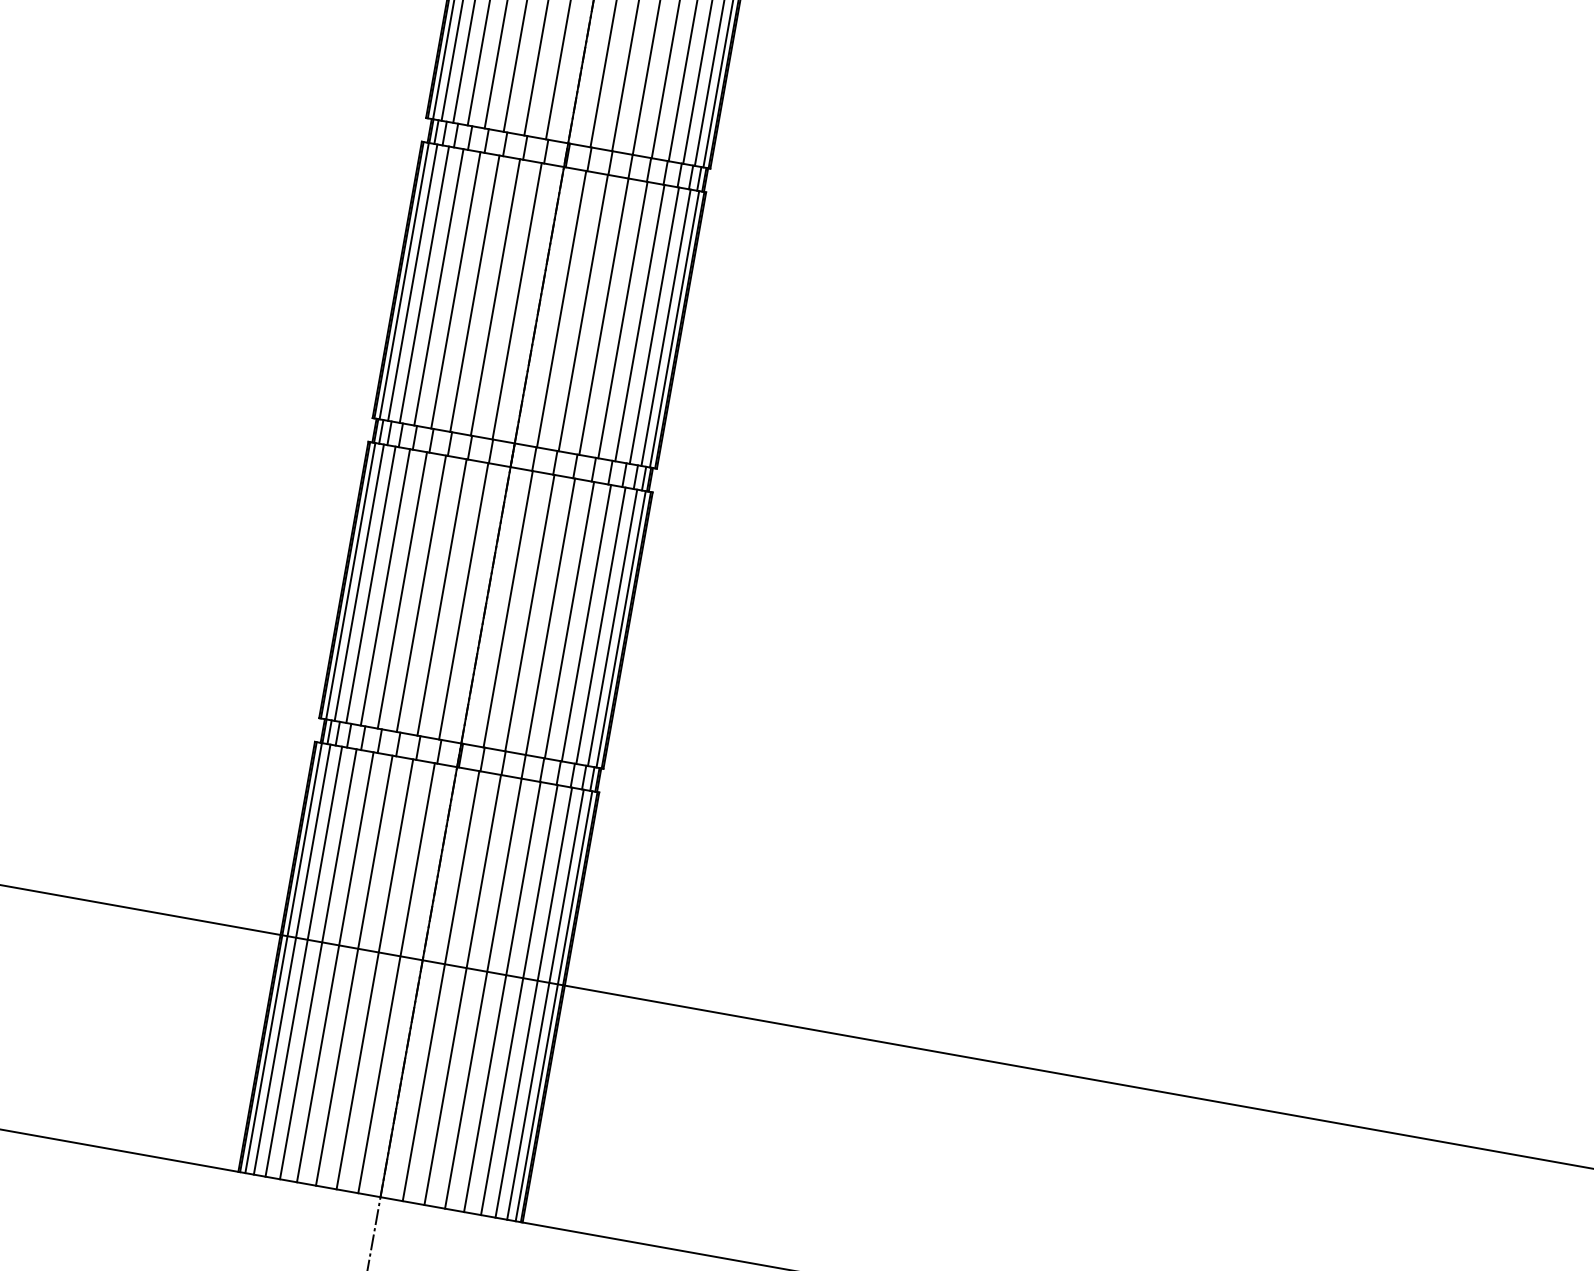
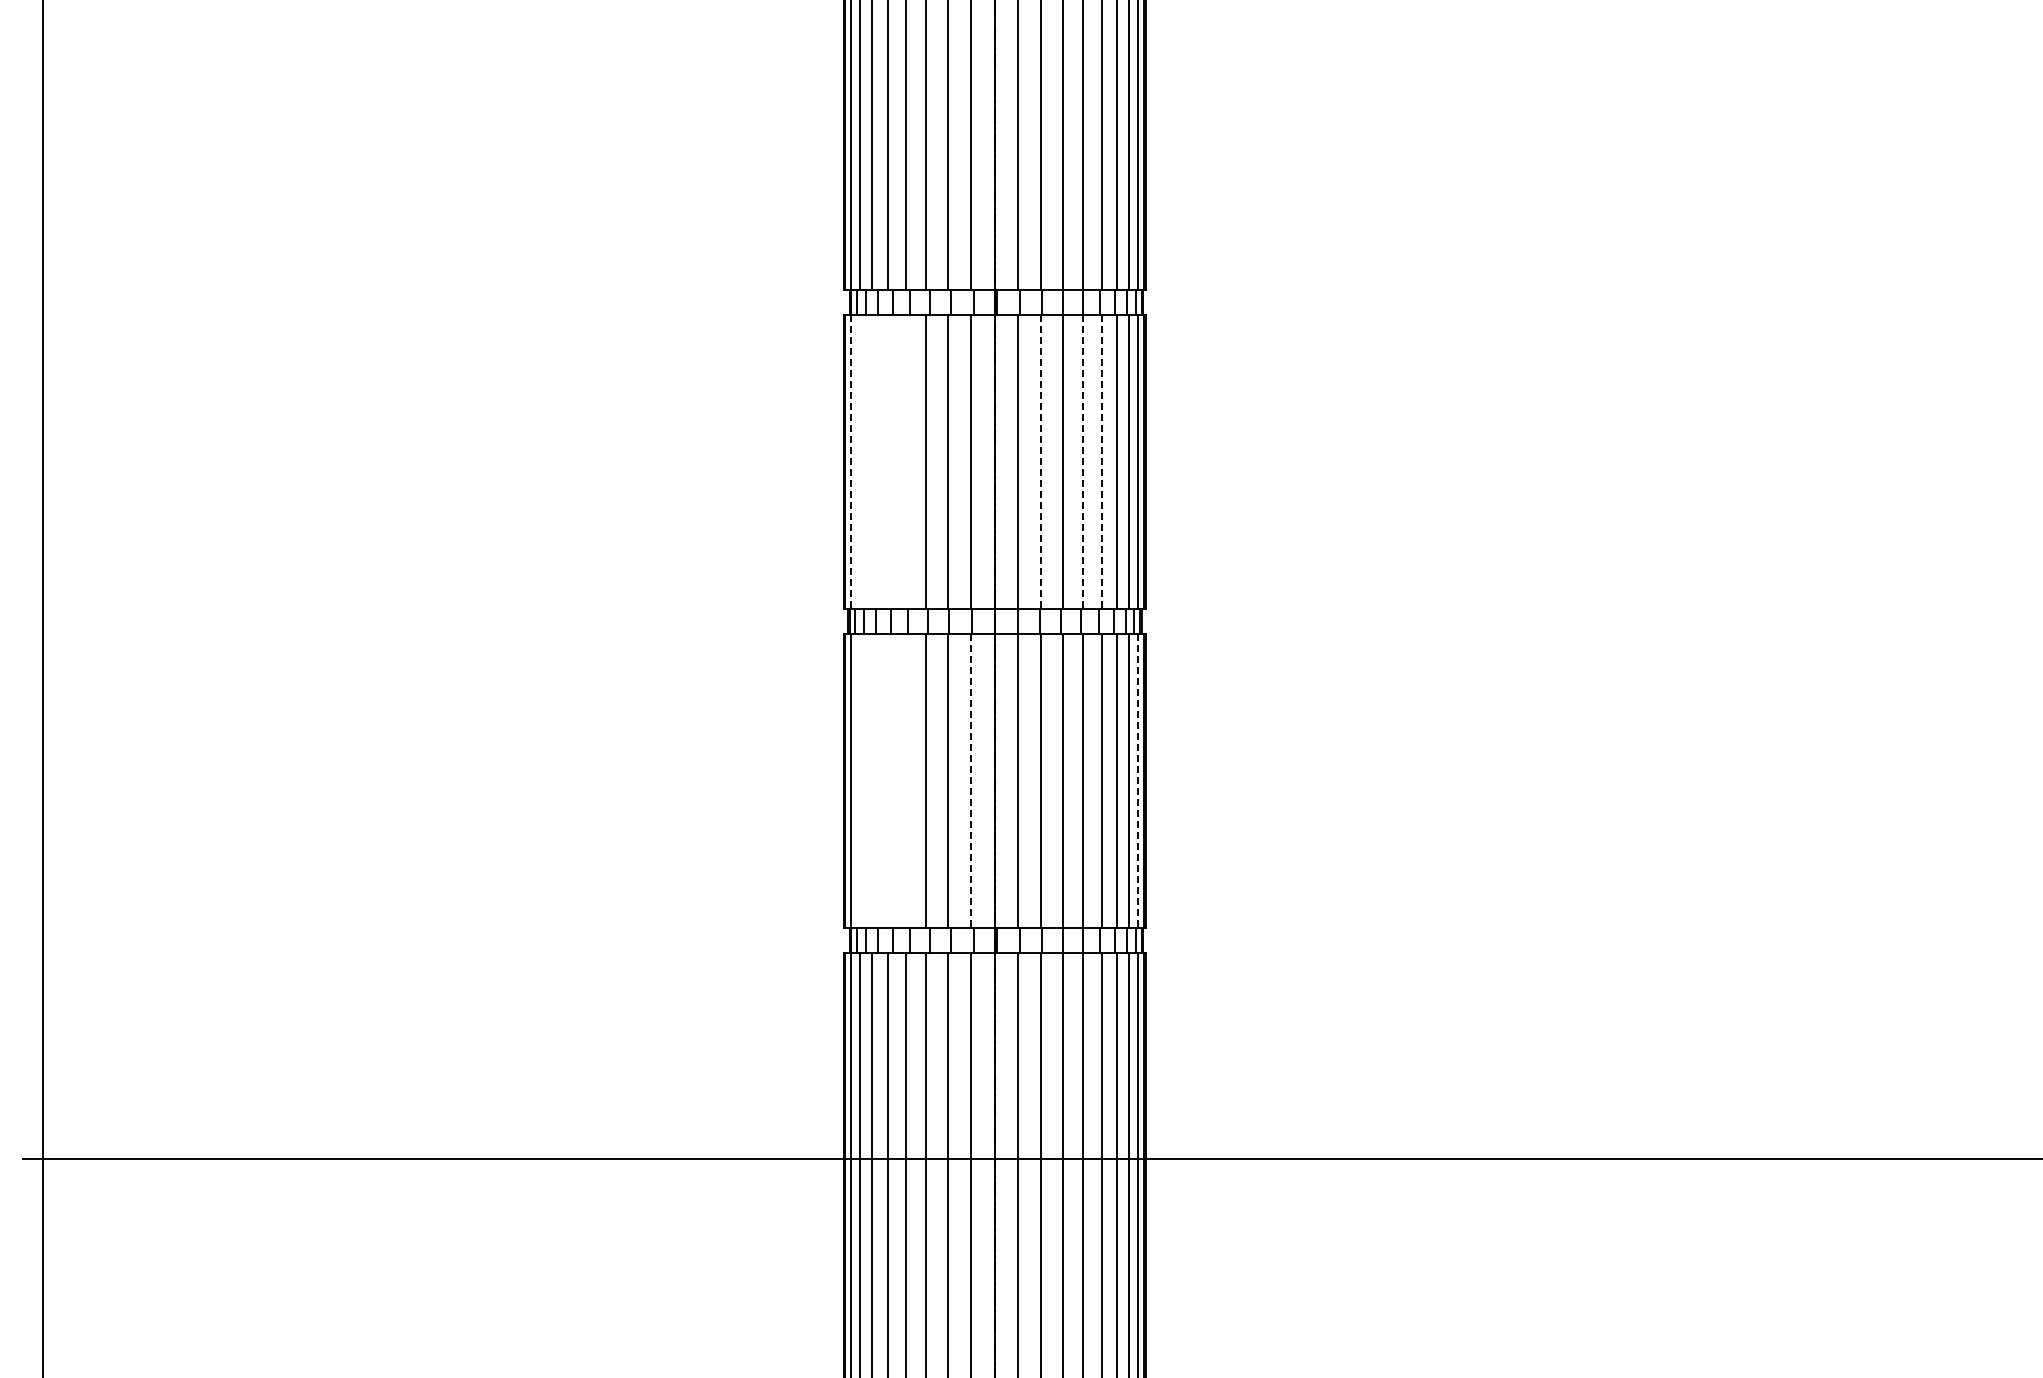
line: (403, 281) -> (850, 462), solid -> dashed
line: (413, 283) -> (860, 462), removed
line: (424, 285) -> (872, 462), removed
line: (438, 287) -> (887, 462), removed
line: (455, 290) -> (905, 462), removed
line: (583, 313) -> (1041, 462), solid -> dashed
line: (622, 320) -> (1083, 462), solid -> dashed
line: (639, 323) -> (1101, 462), solid -> dashed
line: (359, 583) -> (860, 781), removed
line: (370, 585) -> (872, 781), removed
line: (385, 587) -> (887, 781), removed
line: (402, 590) -> (905, 781), removed
line: (464, 601) -> (971, 781), solid -> dashed
line: (621, 629) -> (1138, 781), solid -> dashed

